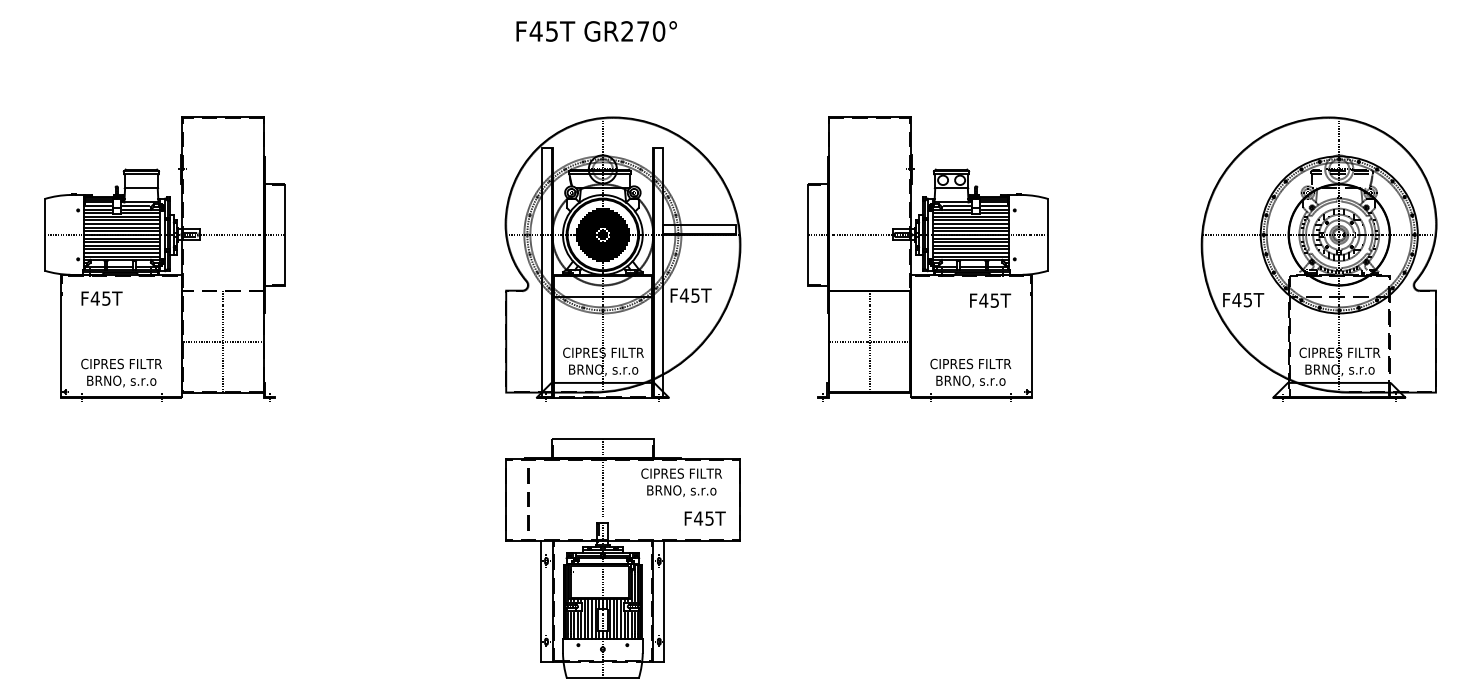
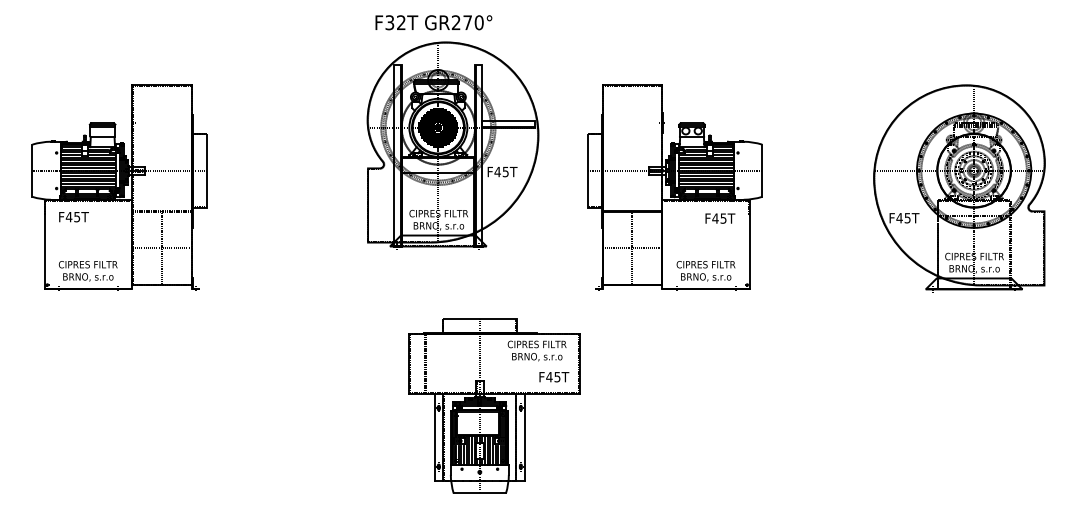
text: (543, 31) -> (395, 22), F45T -> F32T
part: (622, 258) -> (452, 145), moved
part: (622, 558) -> (494, 406), moved

